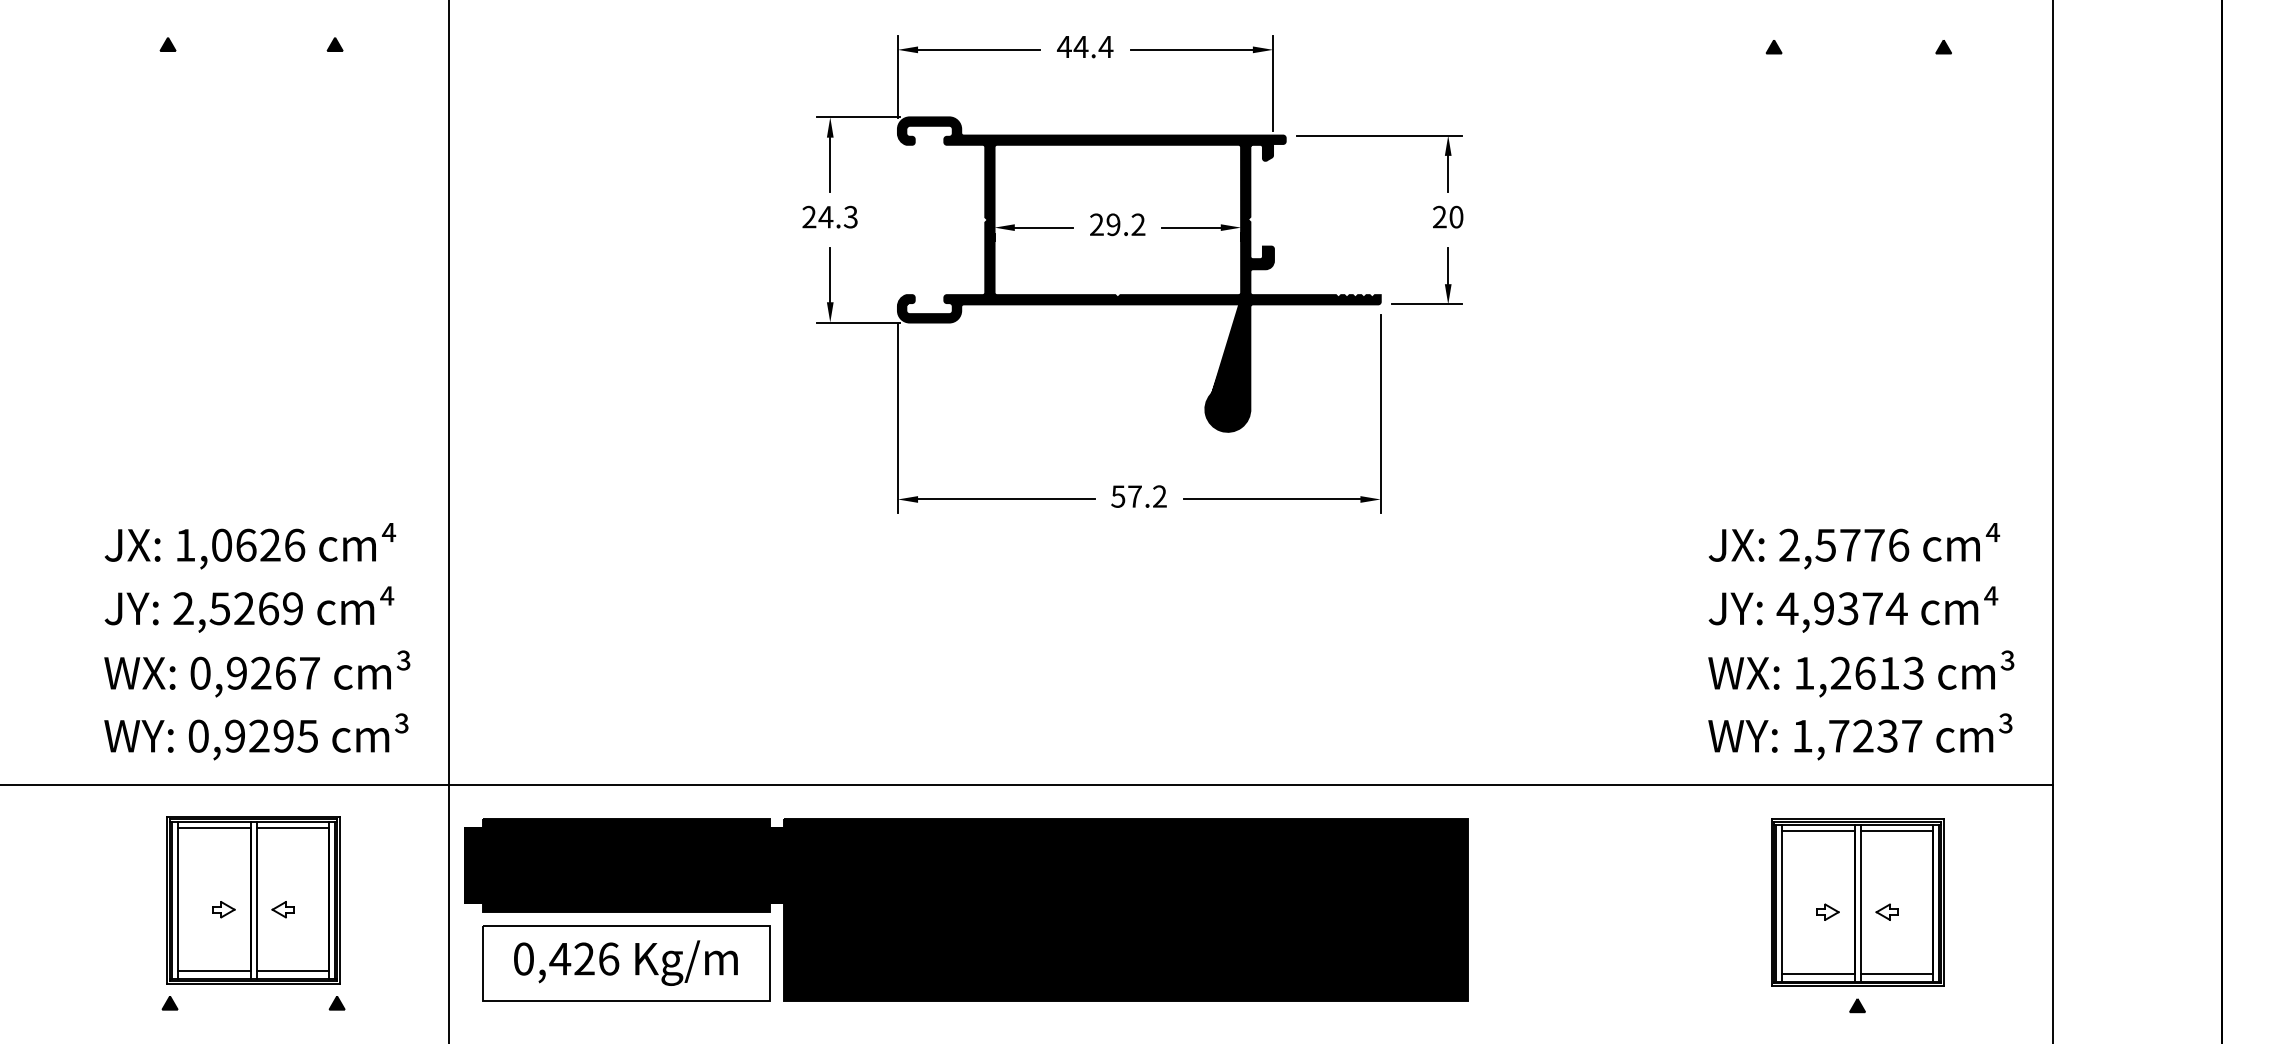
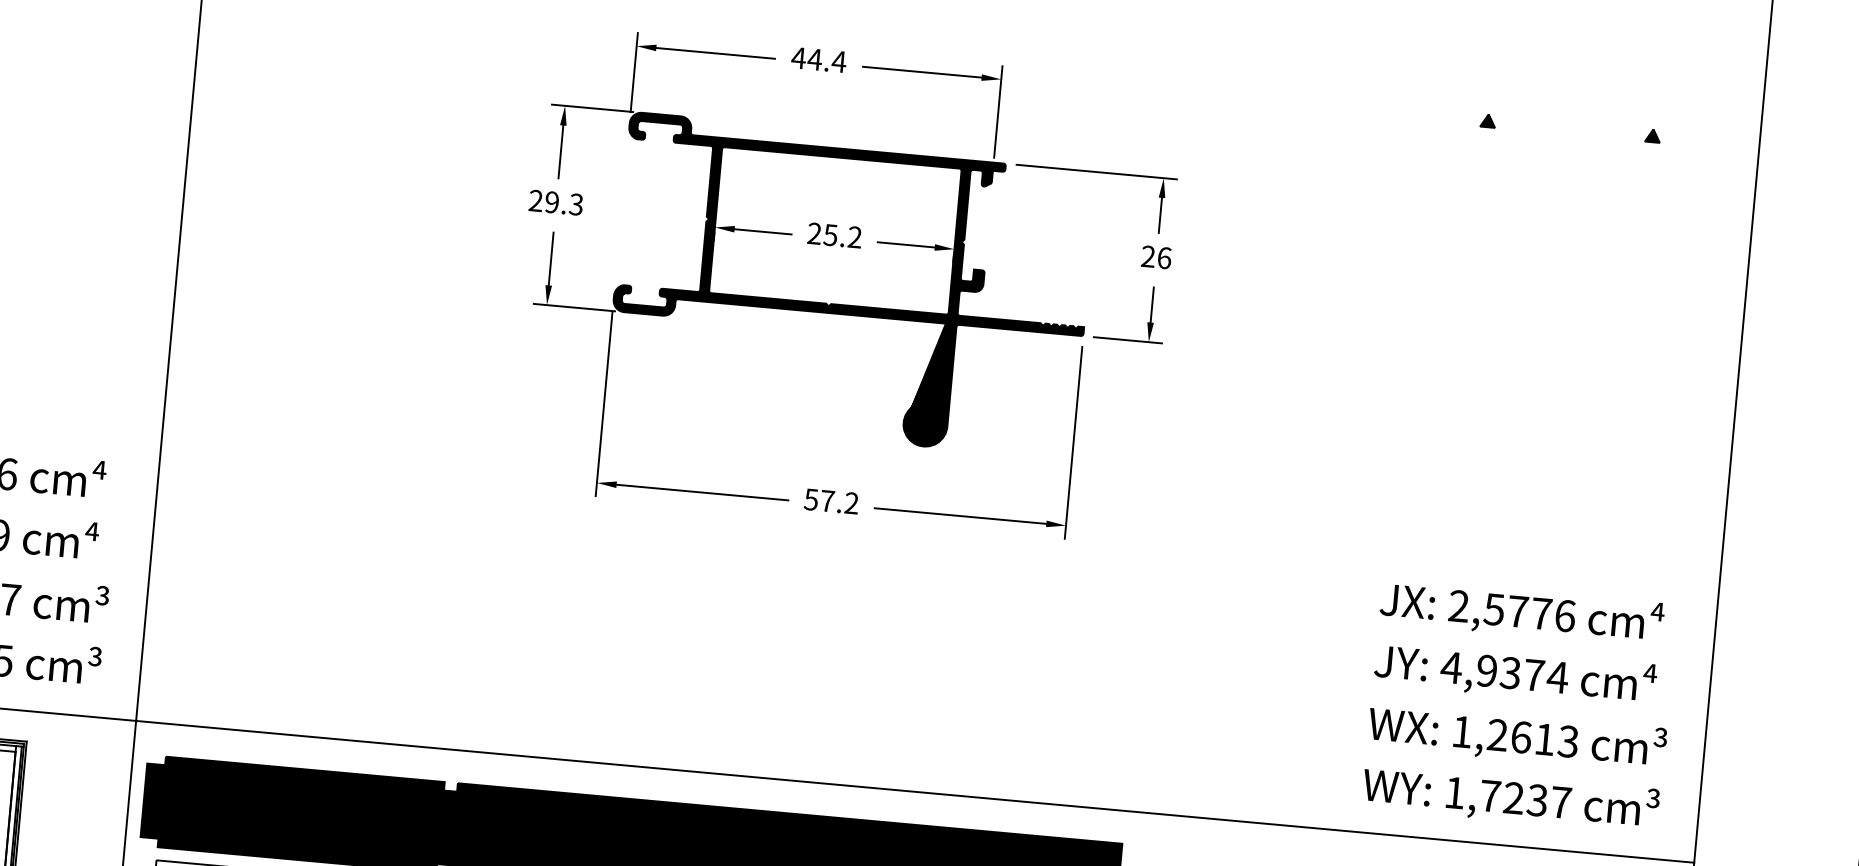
text: (825, 216) -> (551, 201), 24.3 -> 29.3
text: (1456, 216) -> (1164, 257), 20 -> 26
text: (1113, 224) -> (830, 234), 29.2 -> 25.2

